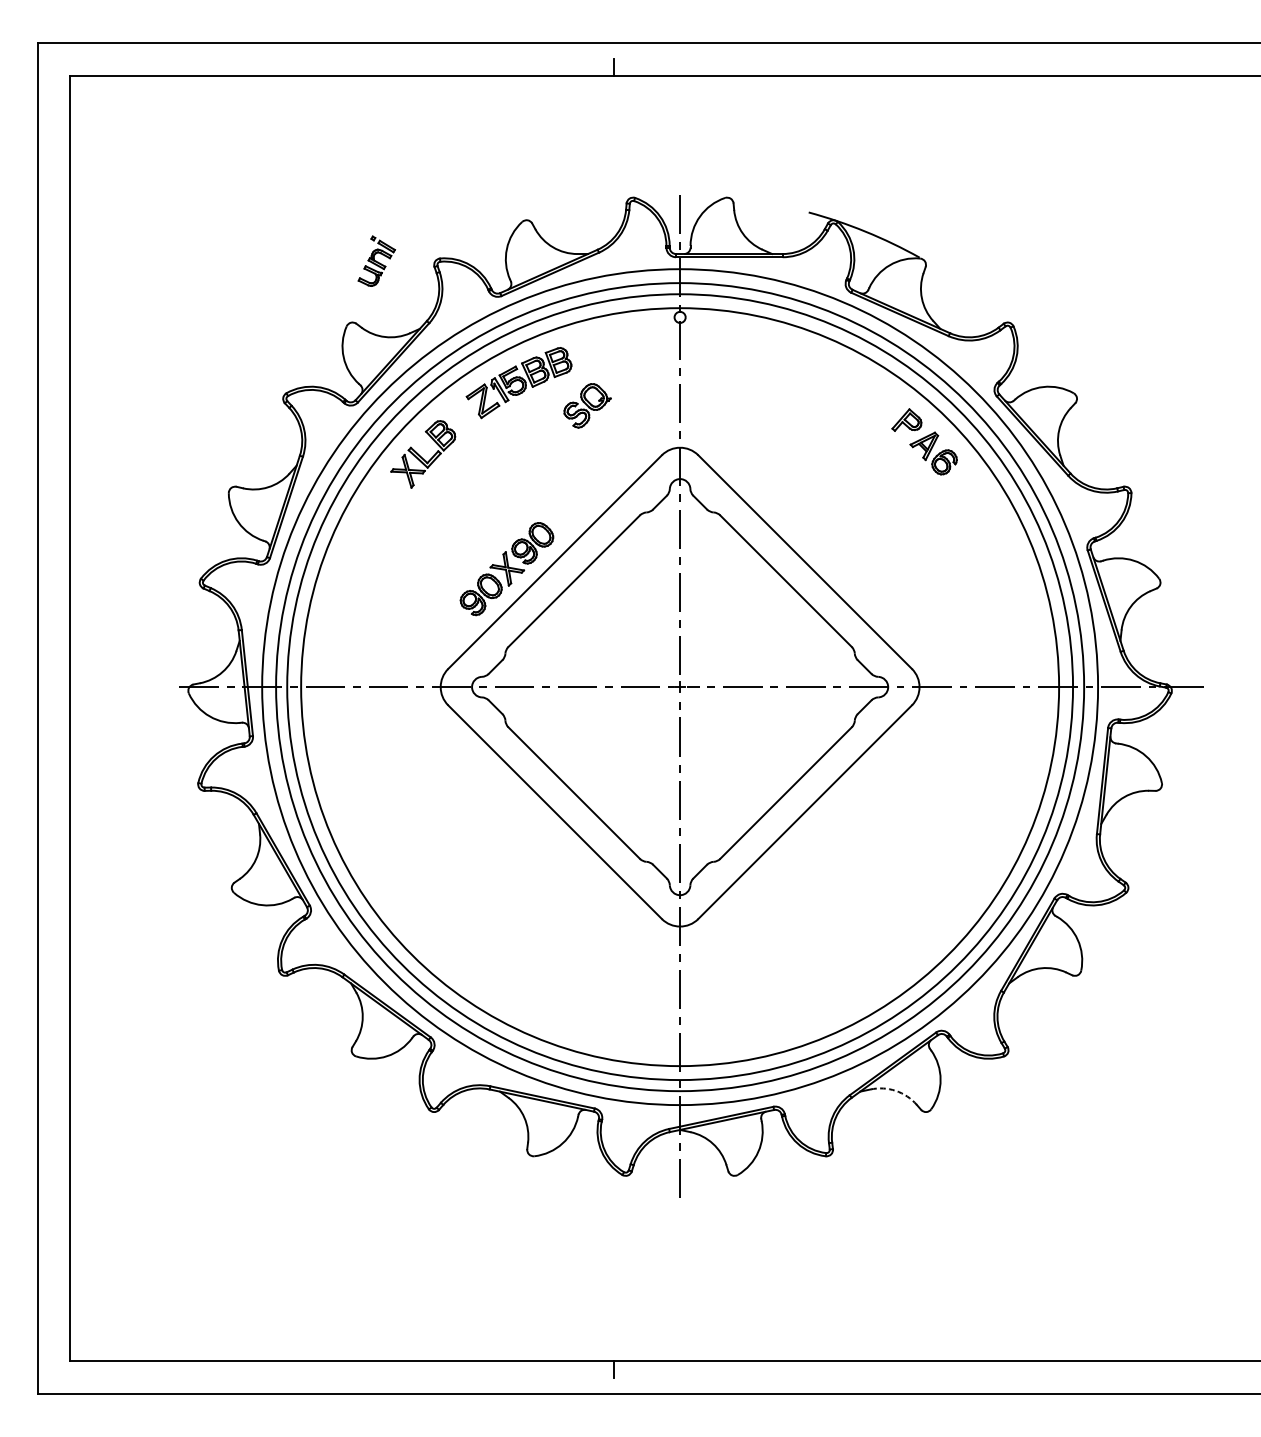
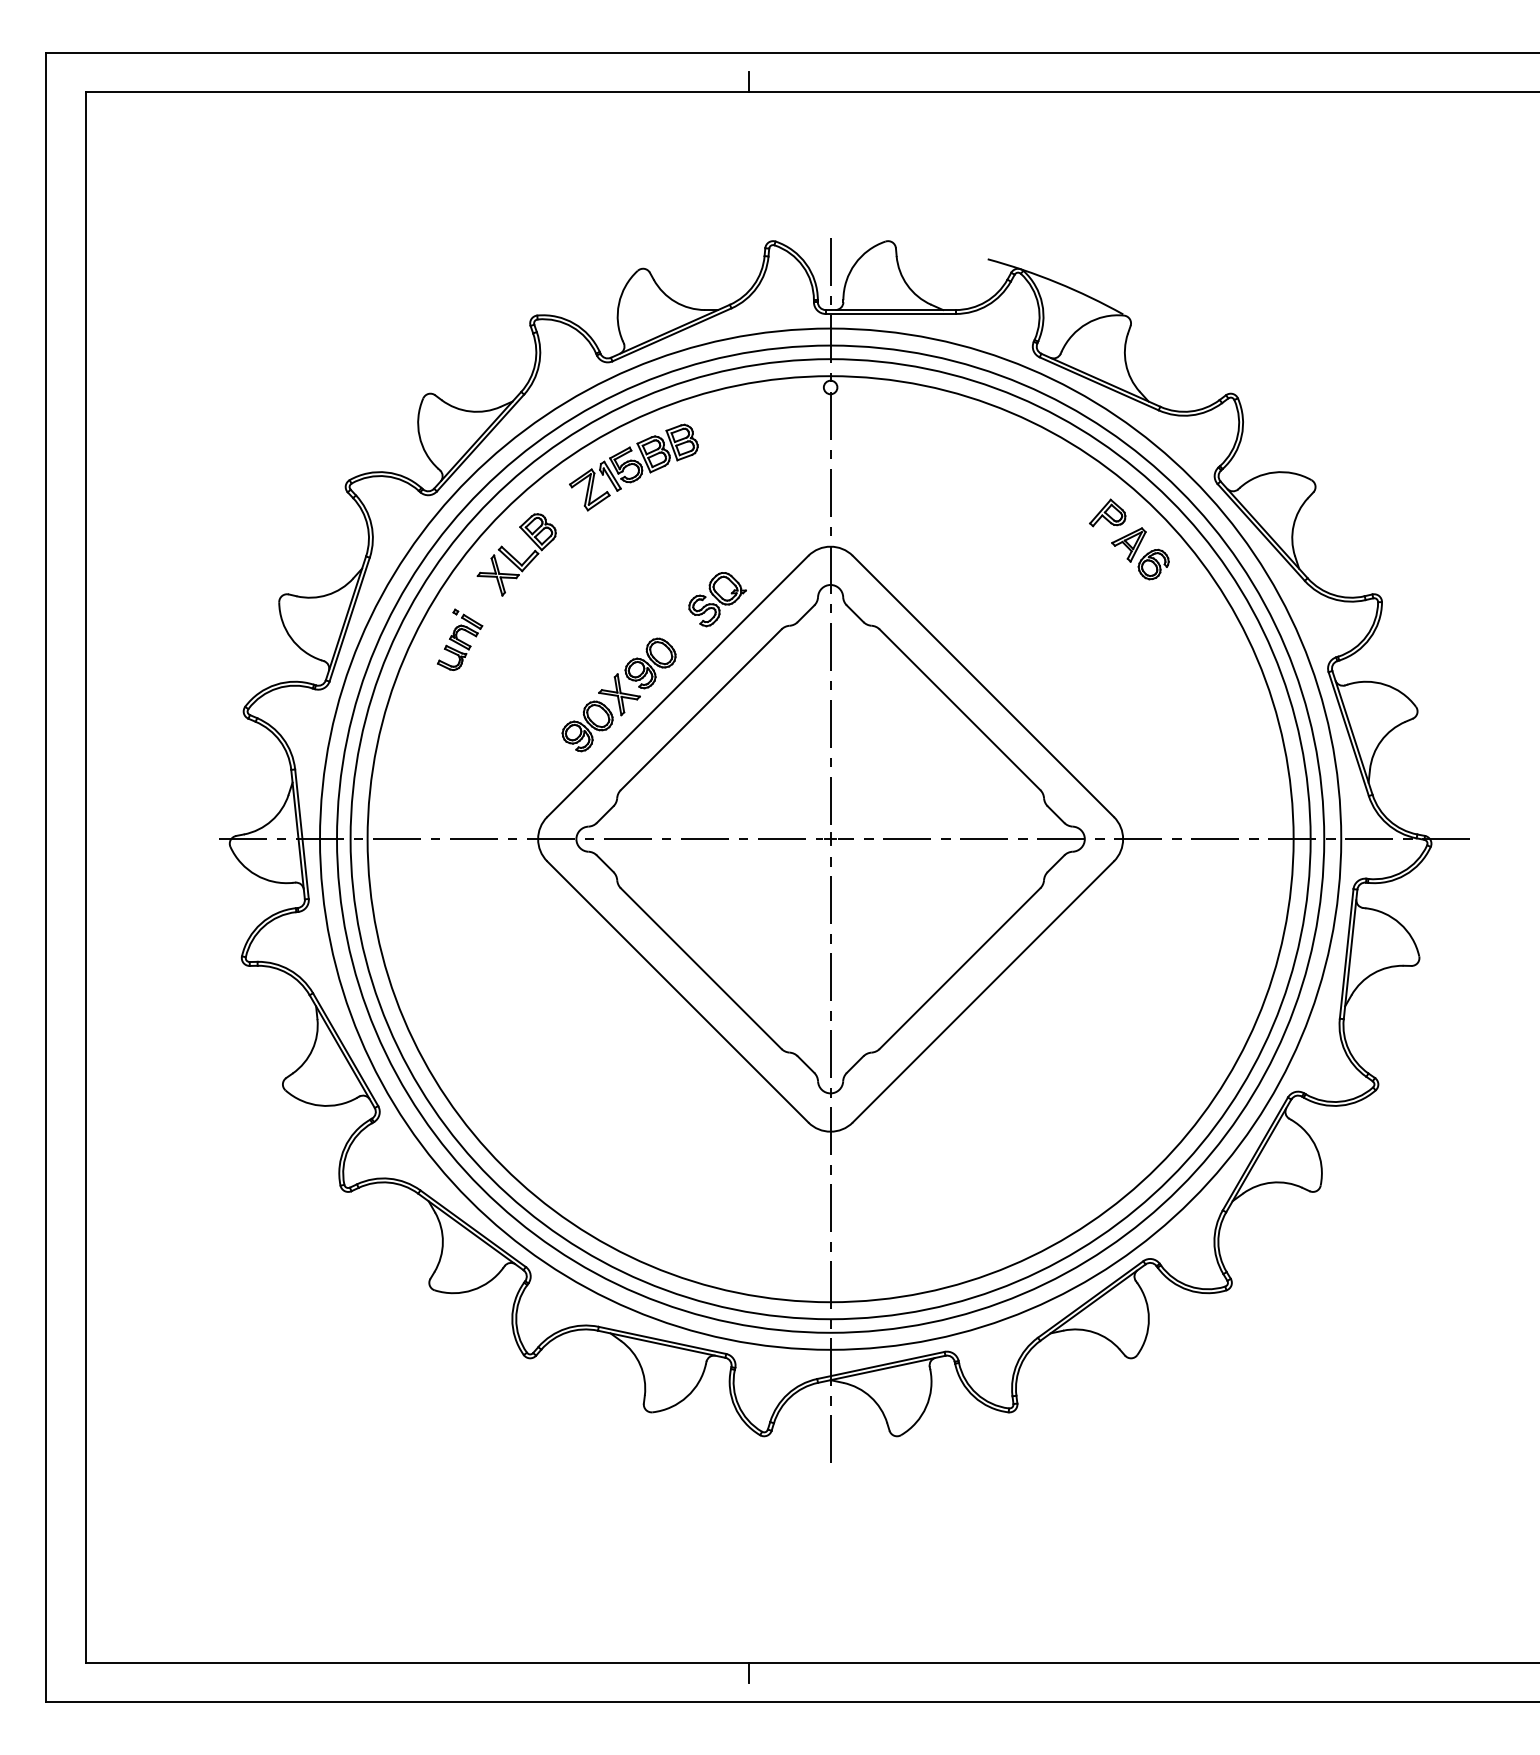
part: (377, 260) -> (460, 639), moved
part: (587, 405) -> (717, 599), moved
arc: (896, 1090) -> (1094, 1332), dashed -> solid

